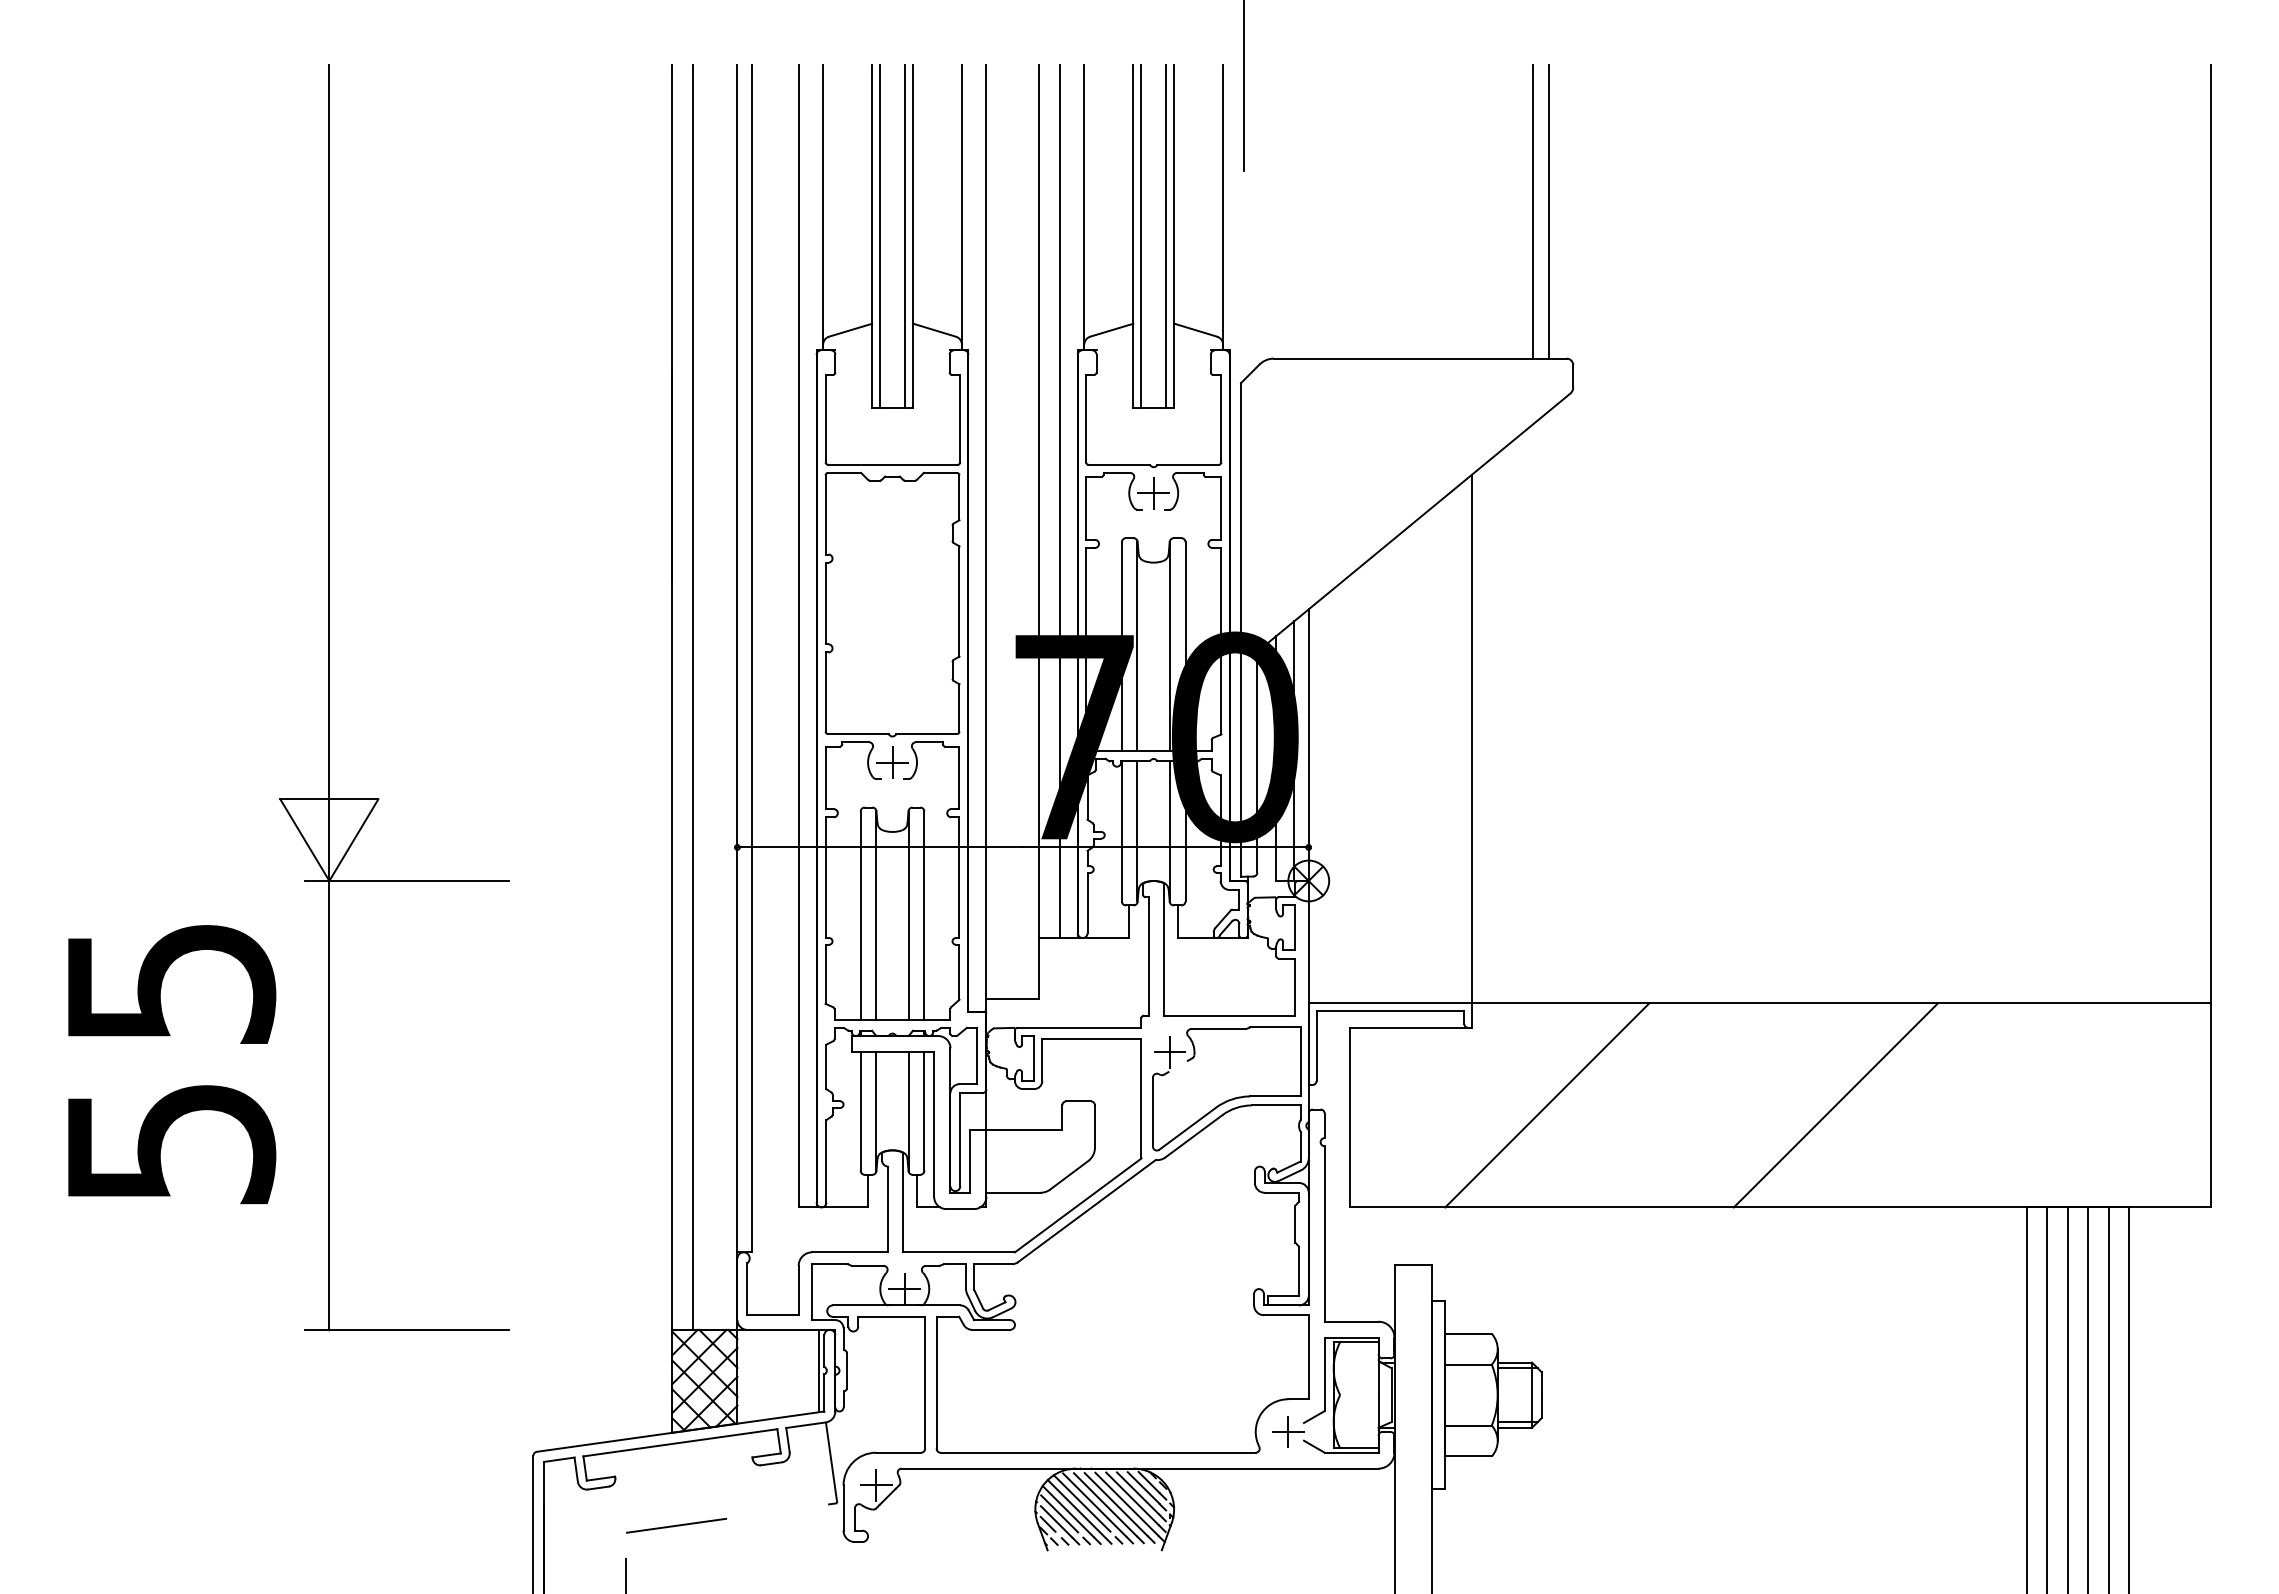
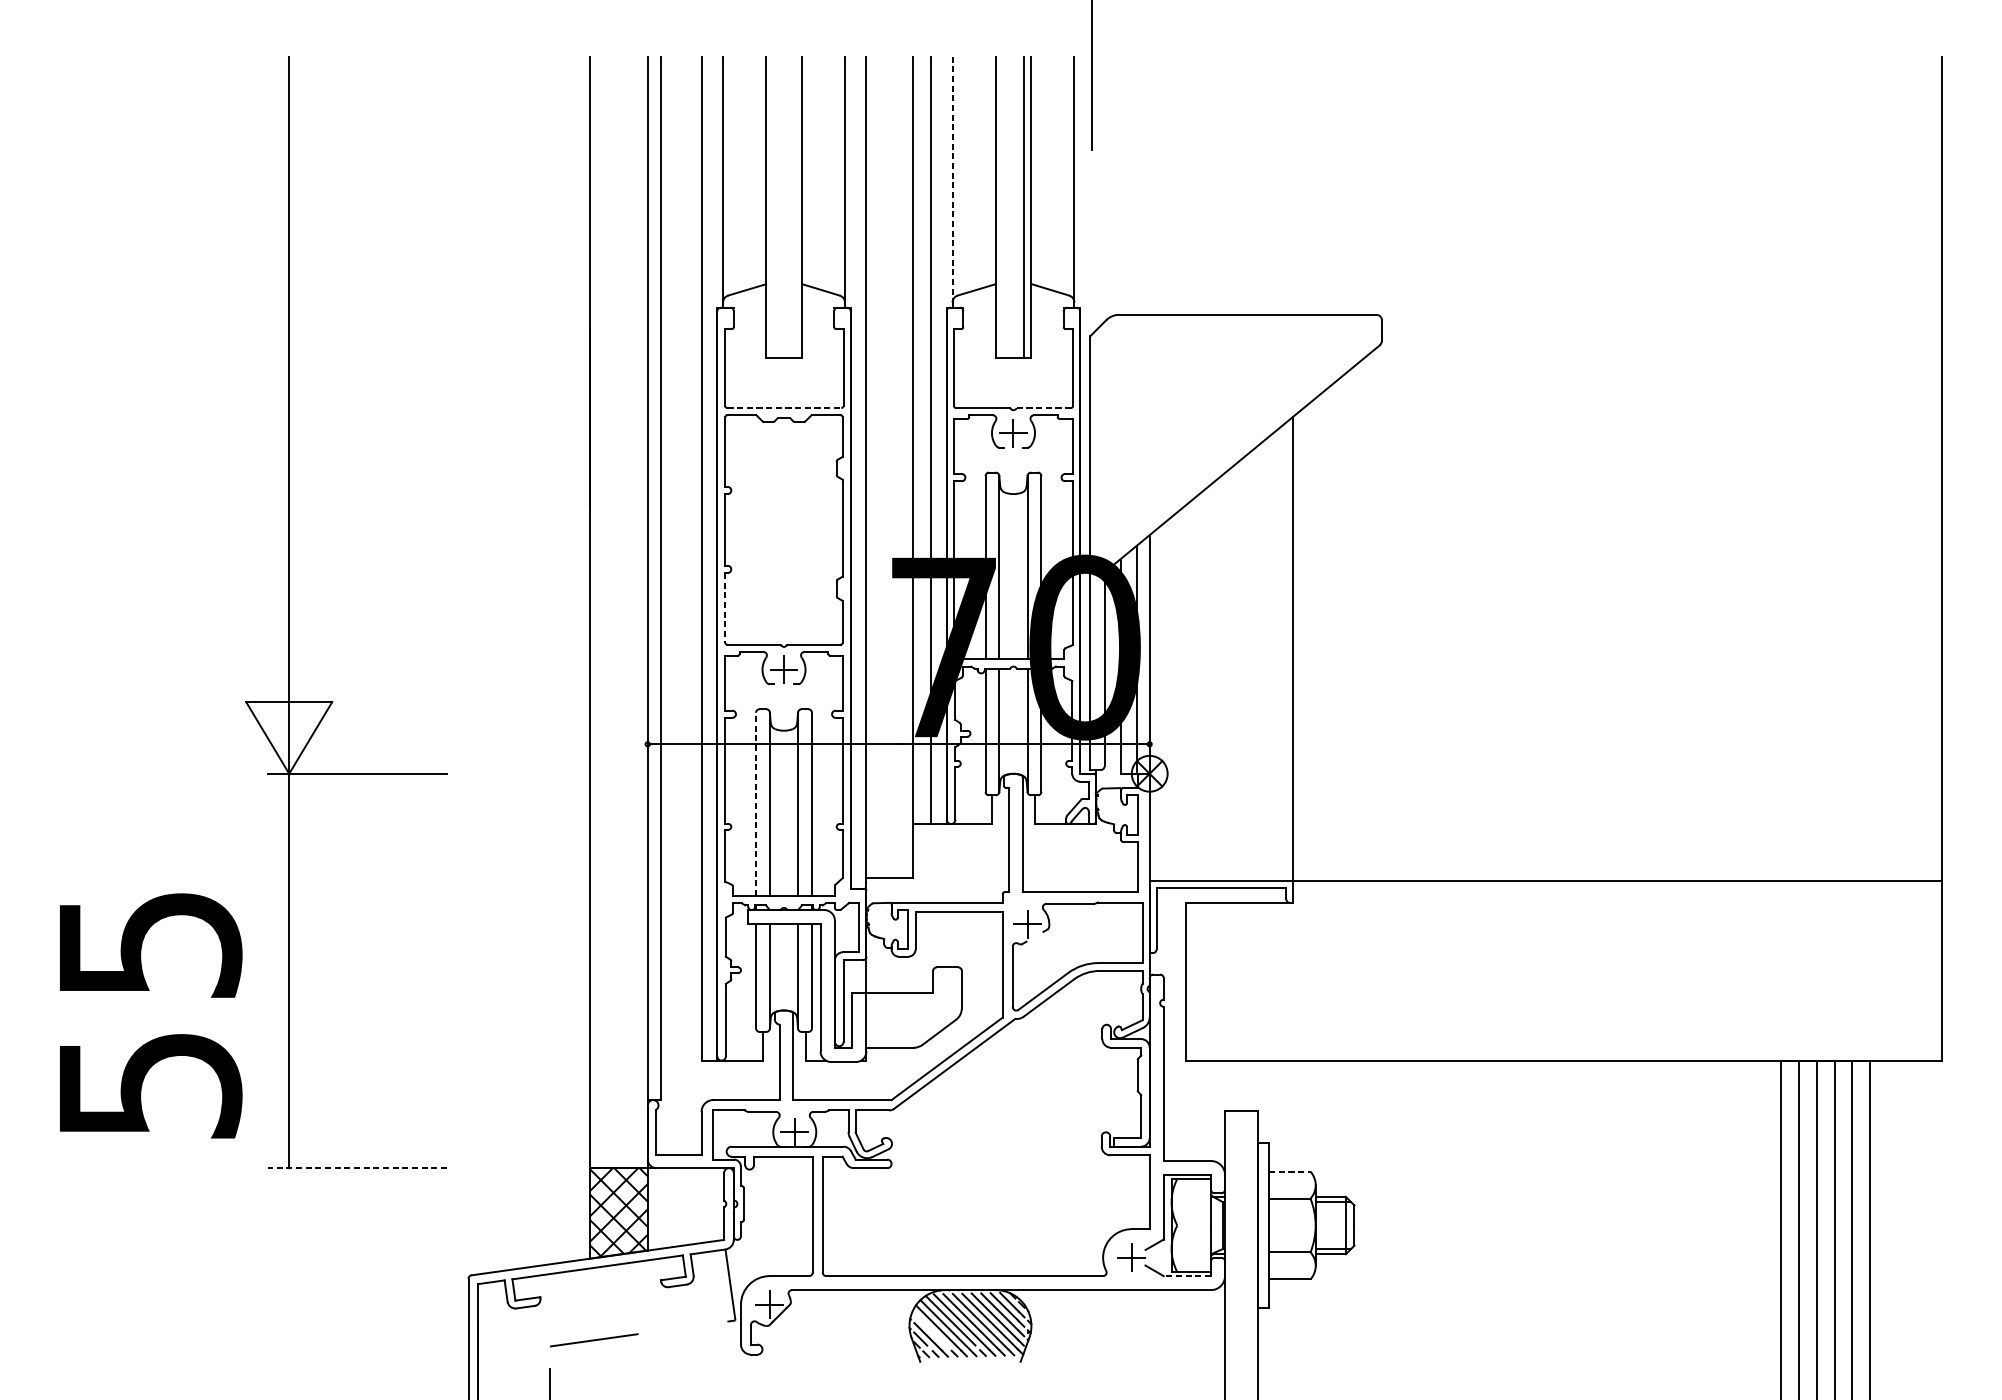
line: (1084, 207) -> (952, 182), solid -> dashed
line: (1533, 211) -> (1347, 185), removed
line: (1548, 211) -> (1360, 185), removed
line: (880, 235) -> (773, 206), removed
line: (904, 235) -> (794, 206), removed
line: (1141, 235) -> (1002, 206), removed
line: (892, 464) -> (783, 407), solid -> dashed
line: (1188, 464) -> (1044, 407), solid -> dashed
line: (825, 692) -> (725, 608), solid -> dashed
line: (692, 696) -> (608, 611), removed
line: (860, 915) -> (755, 804), solid -> dashed
text: (172, 1064) -> (151, 1015), moved
line: (1547, 1105) -> (1359, 971), removed
line: (1835, 1105) -> (1612, 971), removed
line: (406, 1329) -> (356, 1167), solid -> dashed
line: (1468, 1333) -> (1290, 1171), solid -> dashed
line: (819, 1370) -> (719, 1203), removed
line: (1351, 1452) -> (1187, 1275), solid -> dashed
line: (1059, 1513) -> (930, 1329), removed

